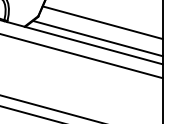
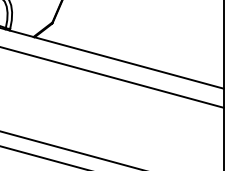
line: (102, 22) -> (140, 31), removed
line: (97, 38) -> (134, 53), removed

